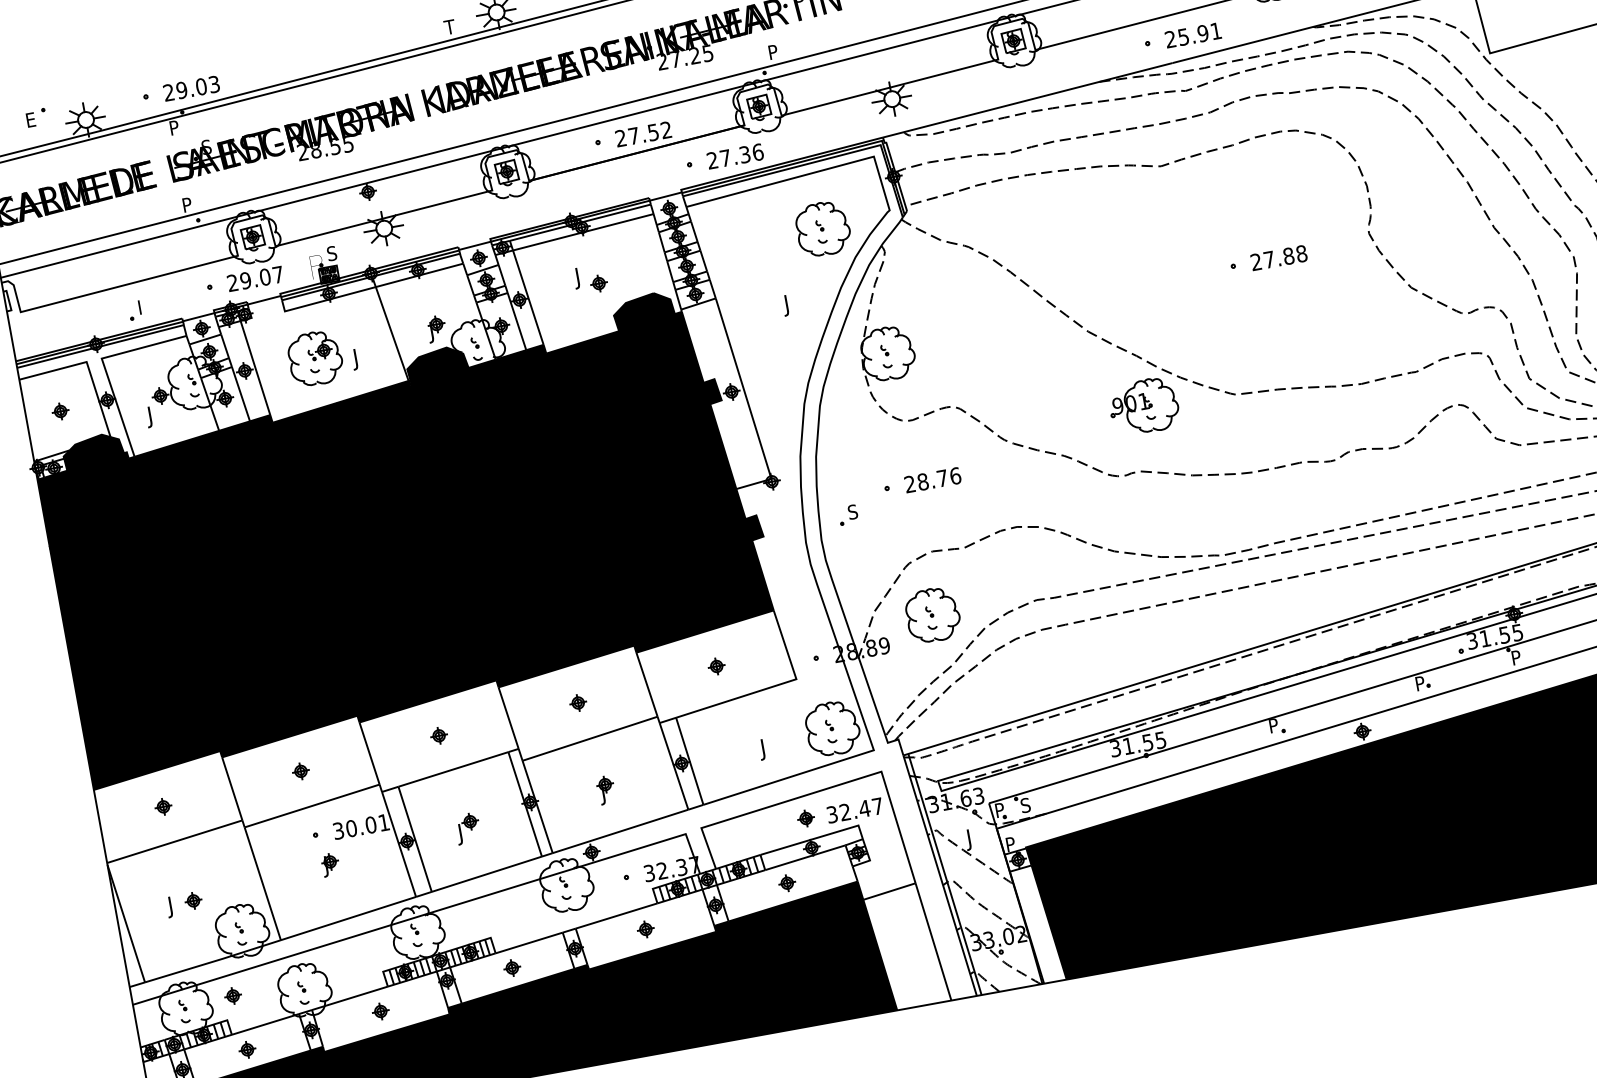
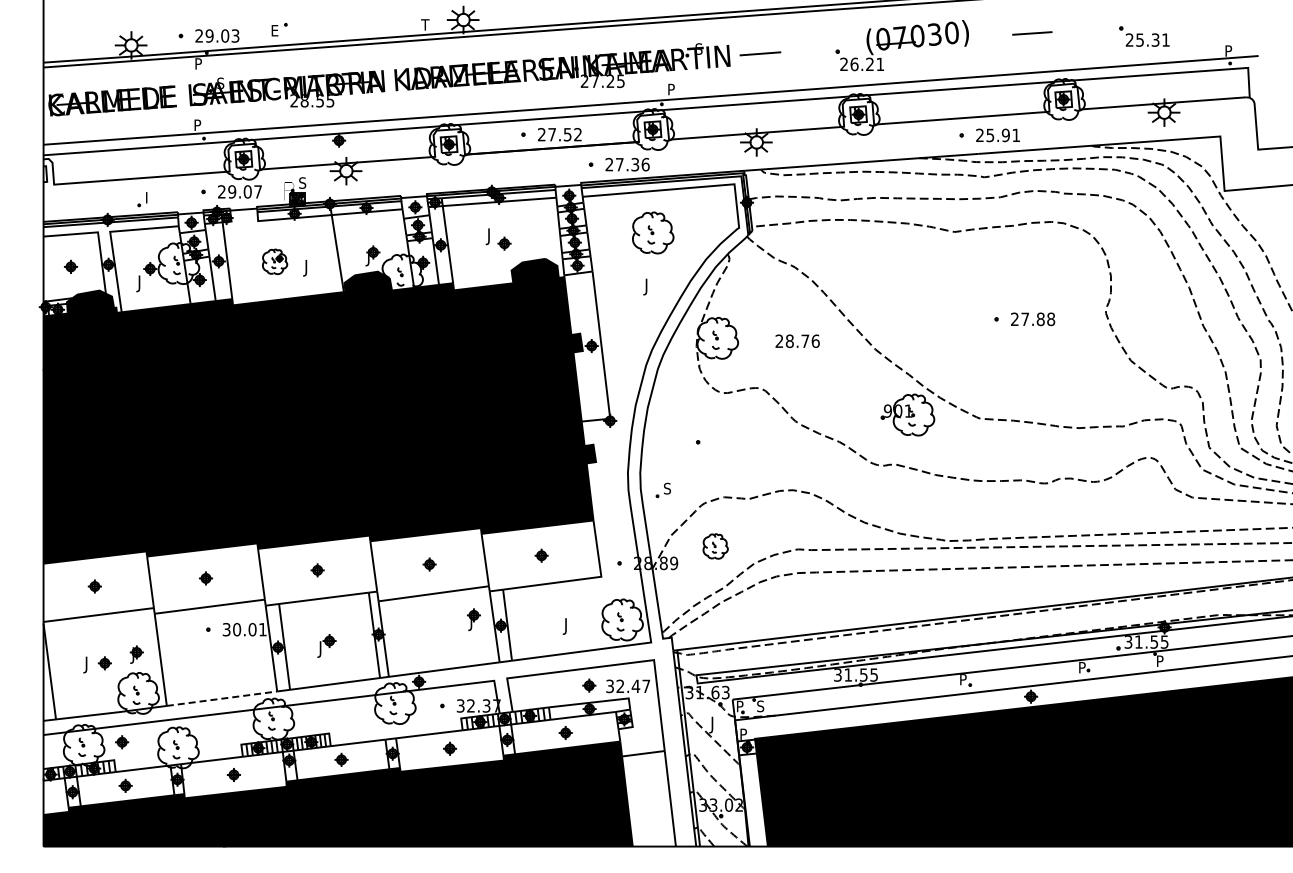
part: (36, 117) -> (279, 29), moved
part: (823, 228) -> (653, 232), moved
part: (314, 358) -> (274, 261), size x0.6
text: (932, 479) -> (797, 340), moved
part: (847, 515) -> (662, 490), moved
part: (932, 615) -> (715, 546), size x0.6
part: (605, 789) -> (473, 619), moved
part: (330, 864) -> (136, 654), moved
line: (349, 918) -> (222, 698), solid -> dashed

